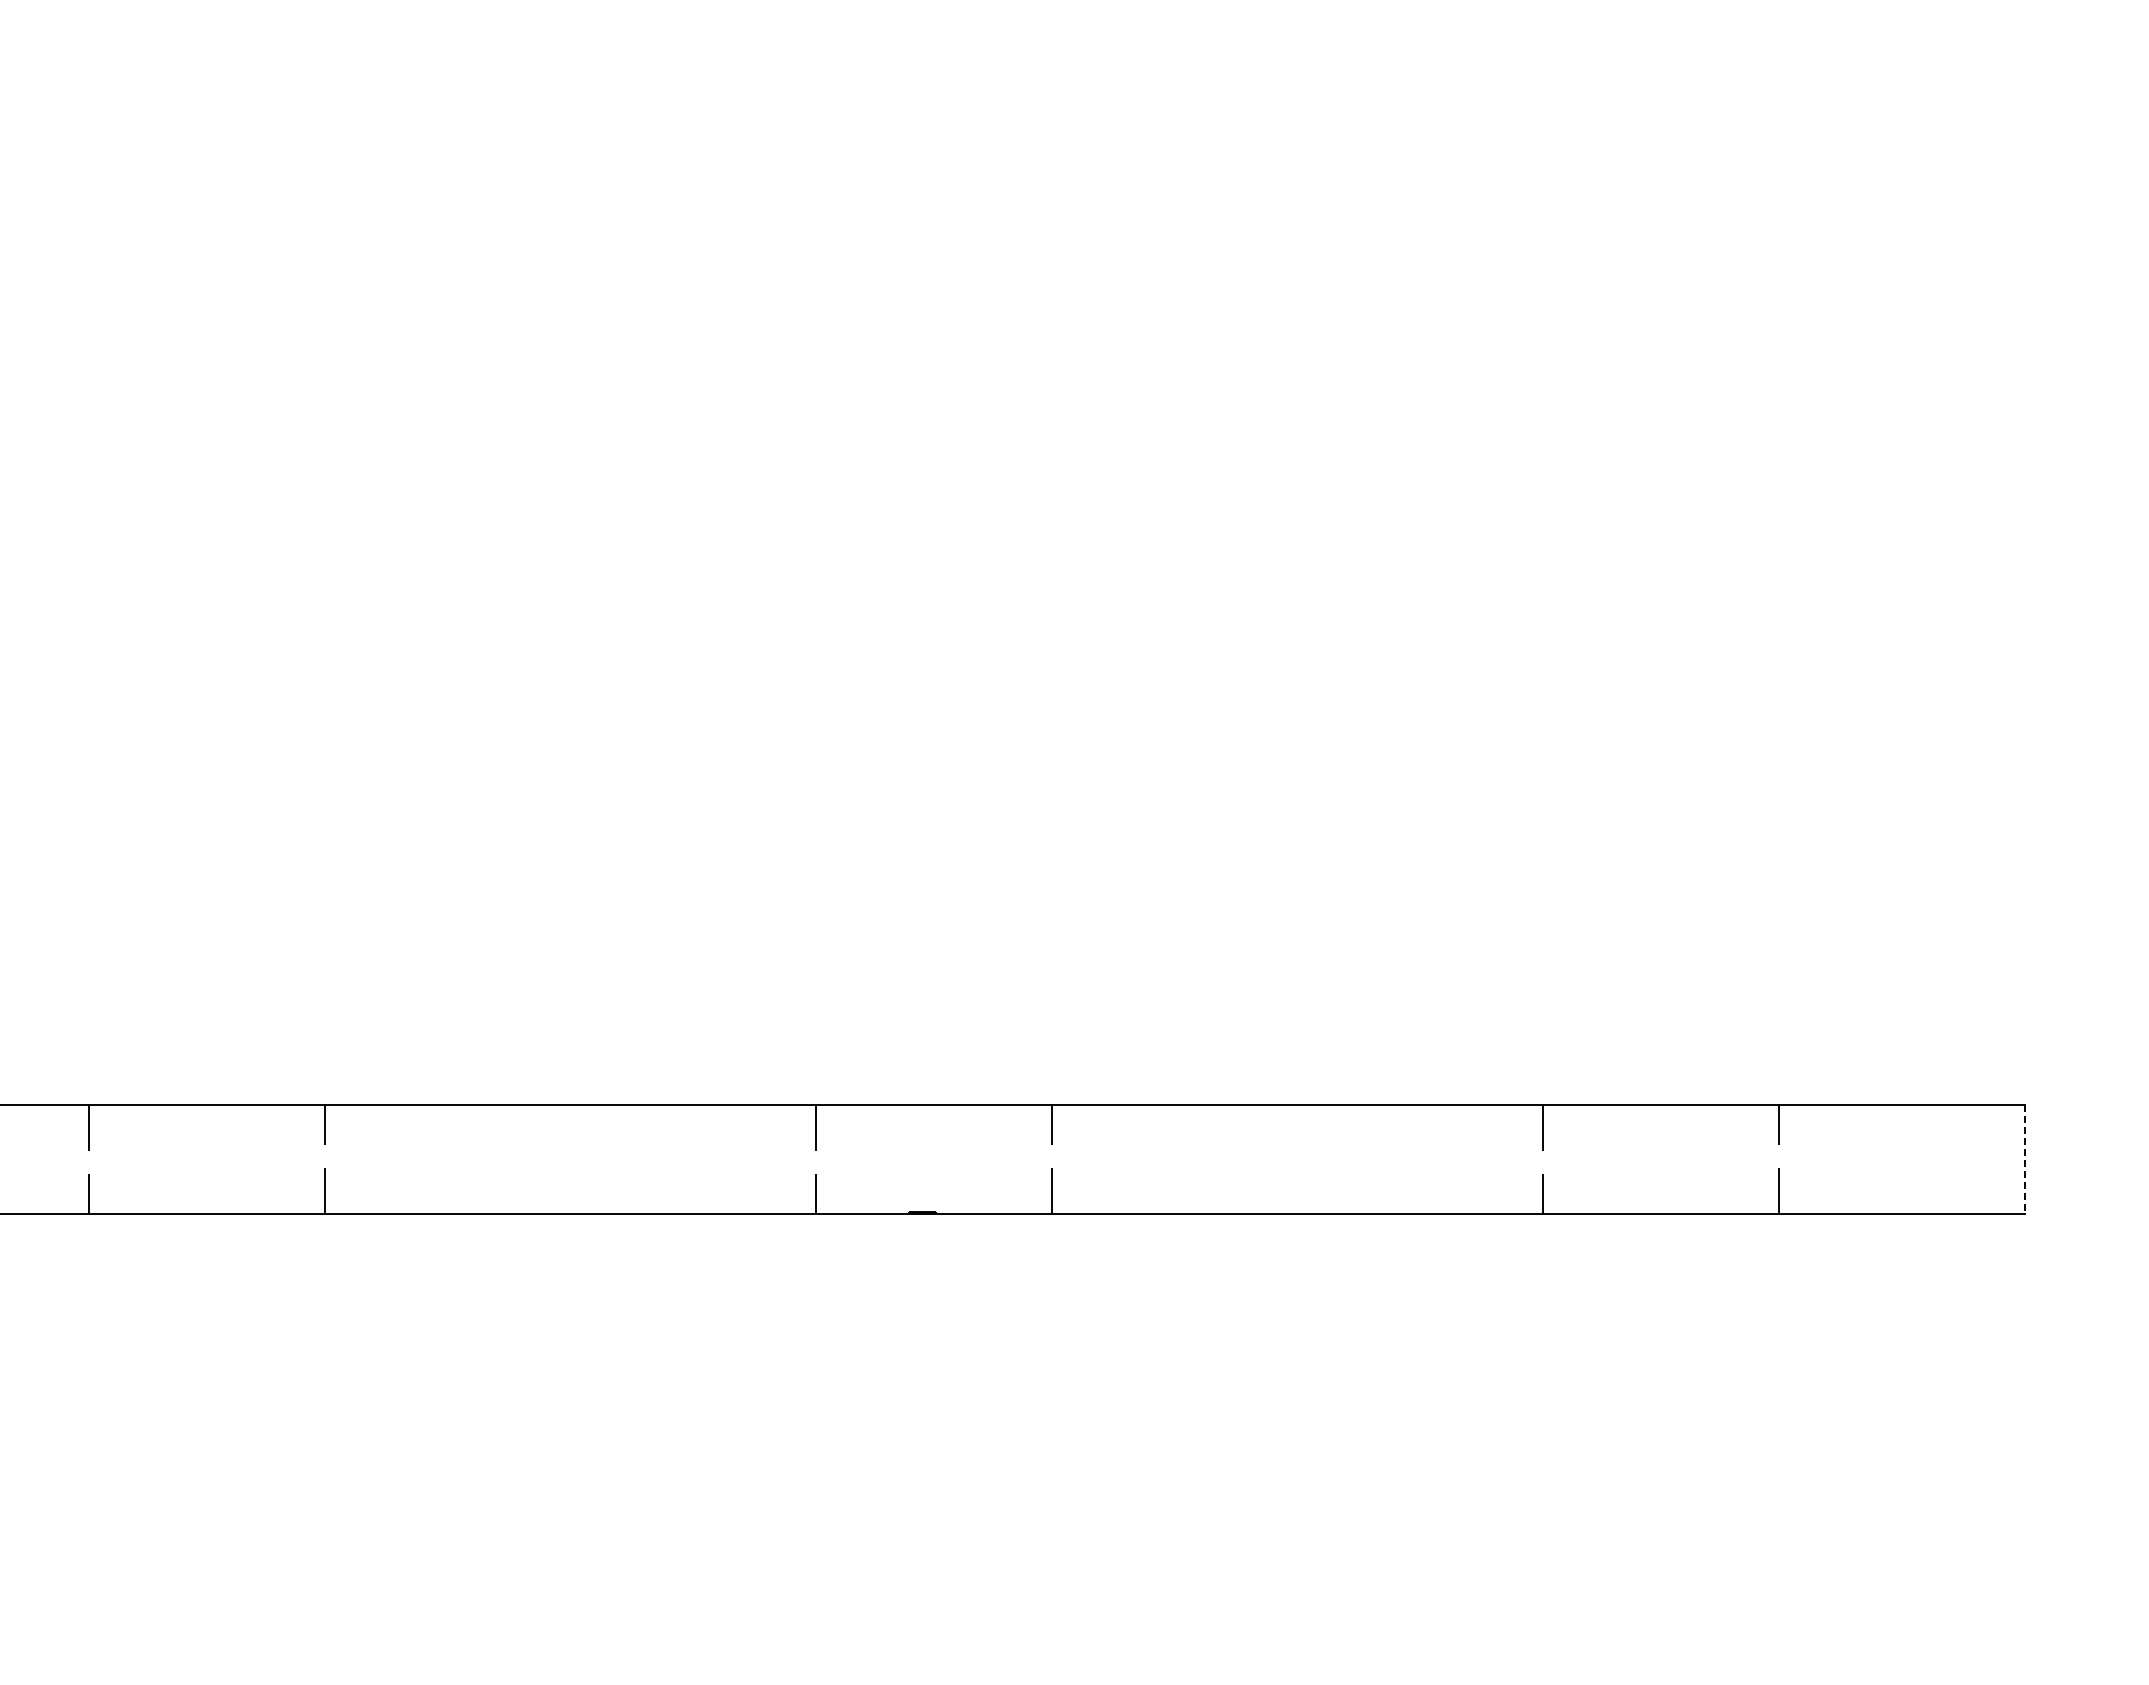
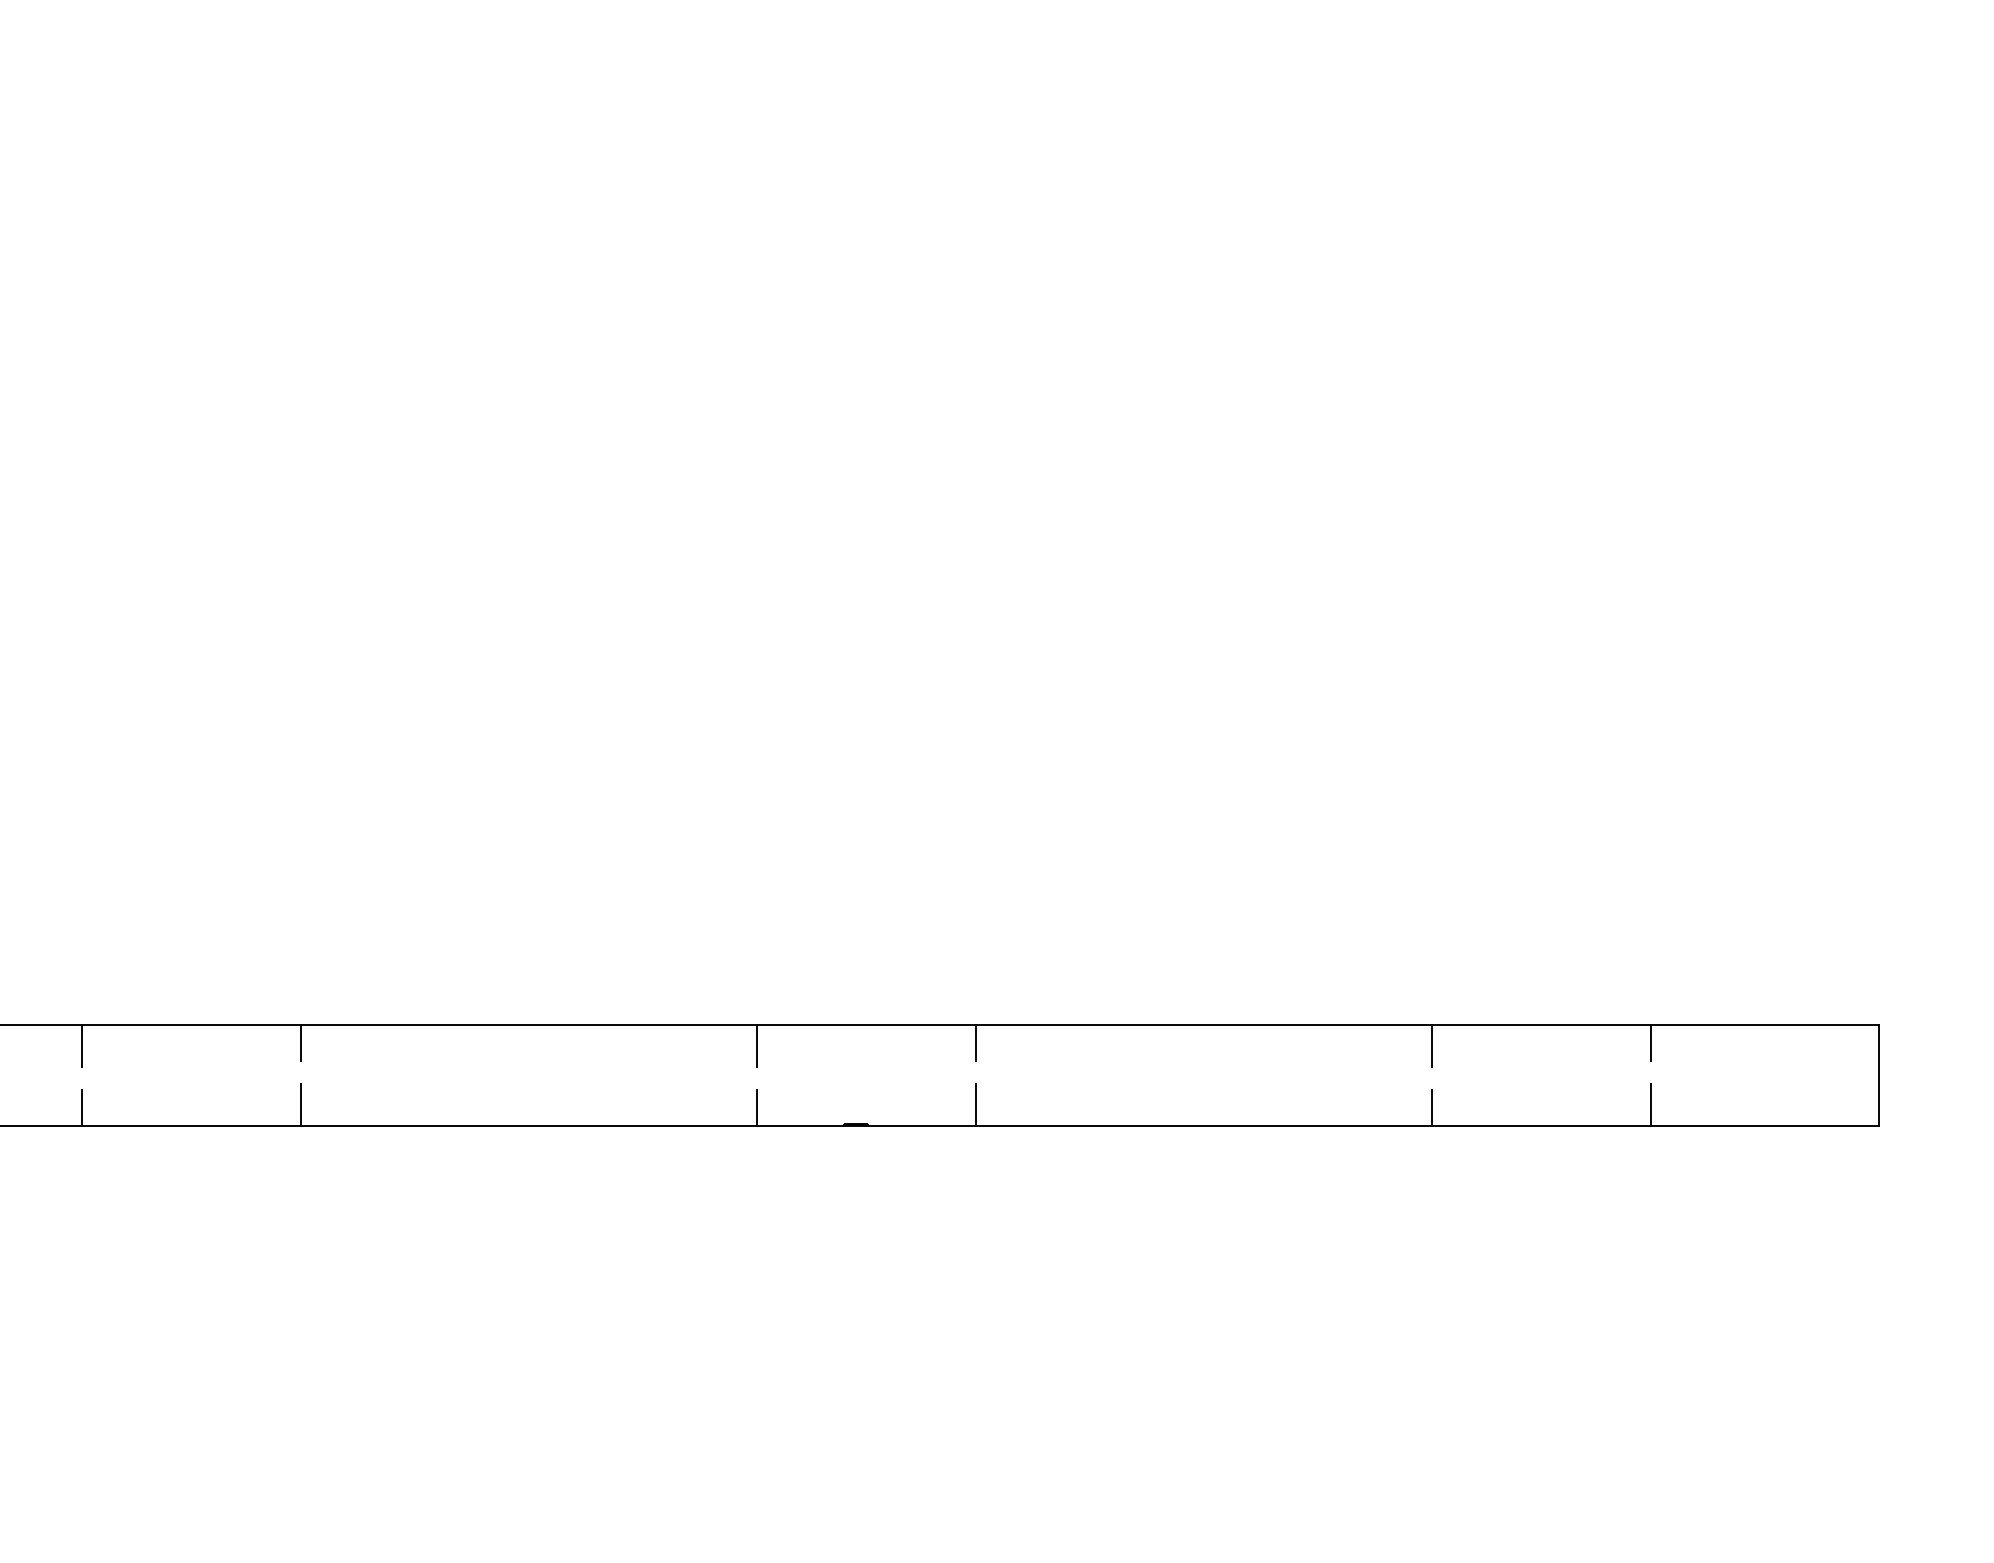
line: (2024, 1159) -> (1878, 1075), dashed -> solid

